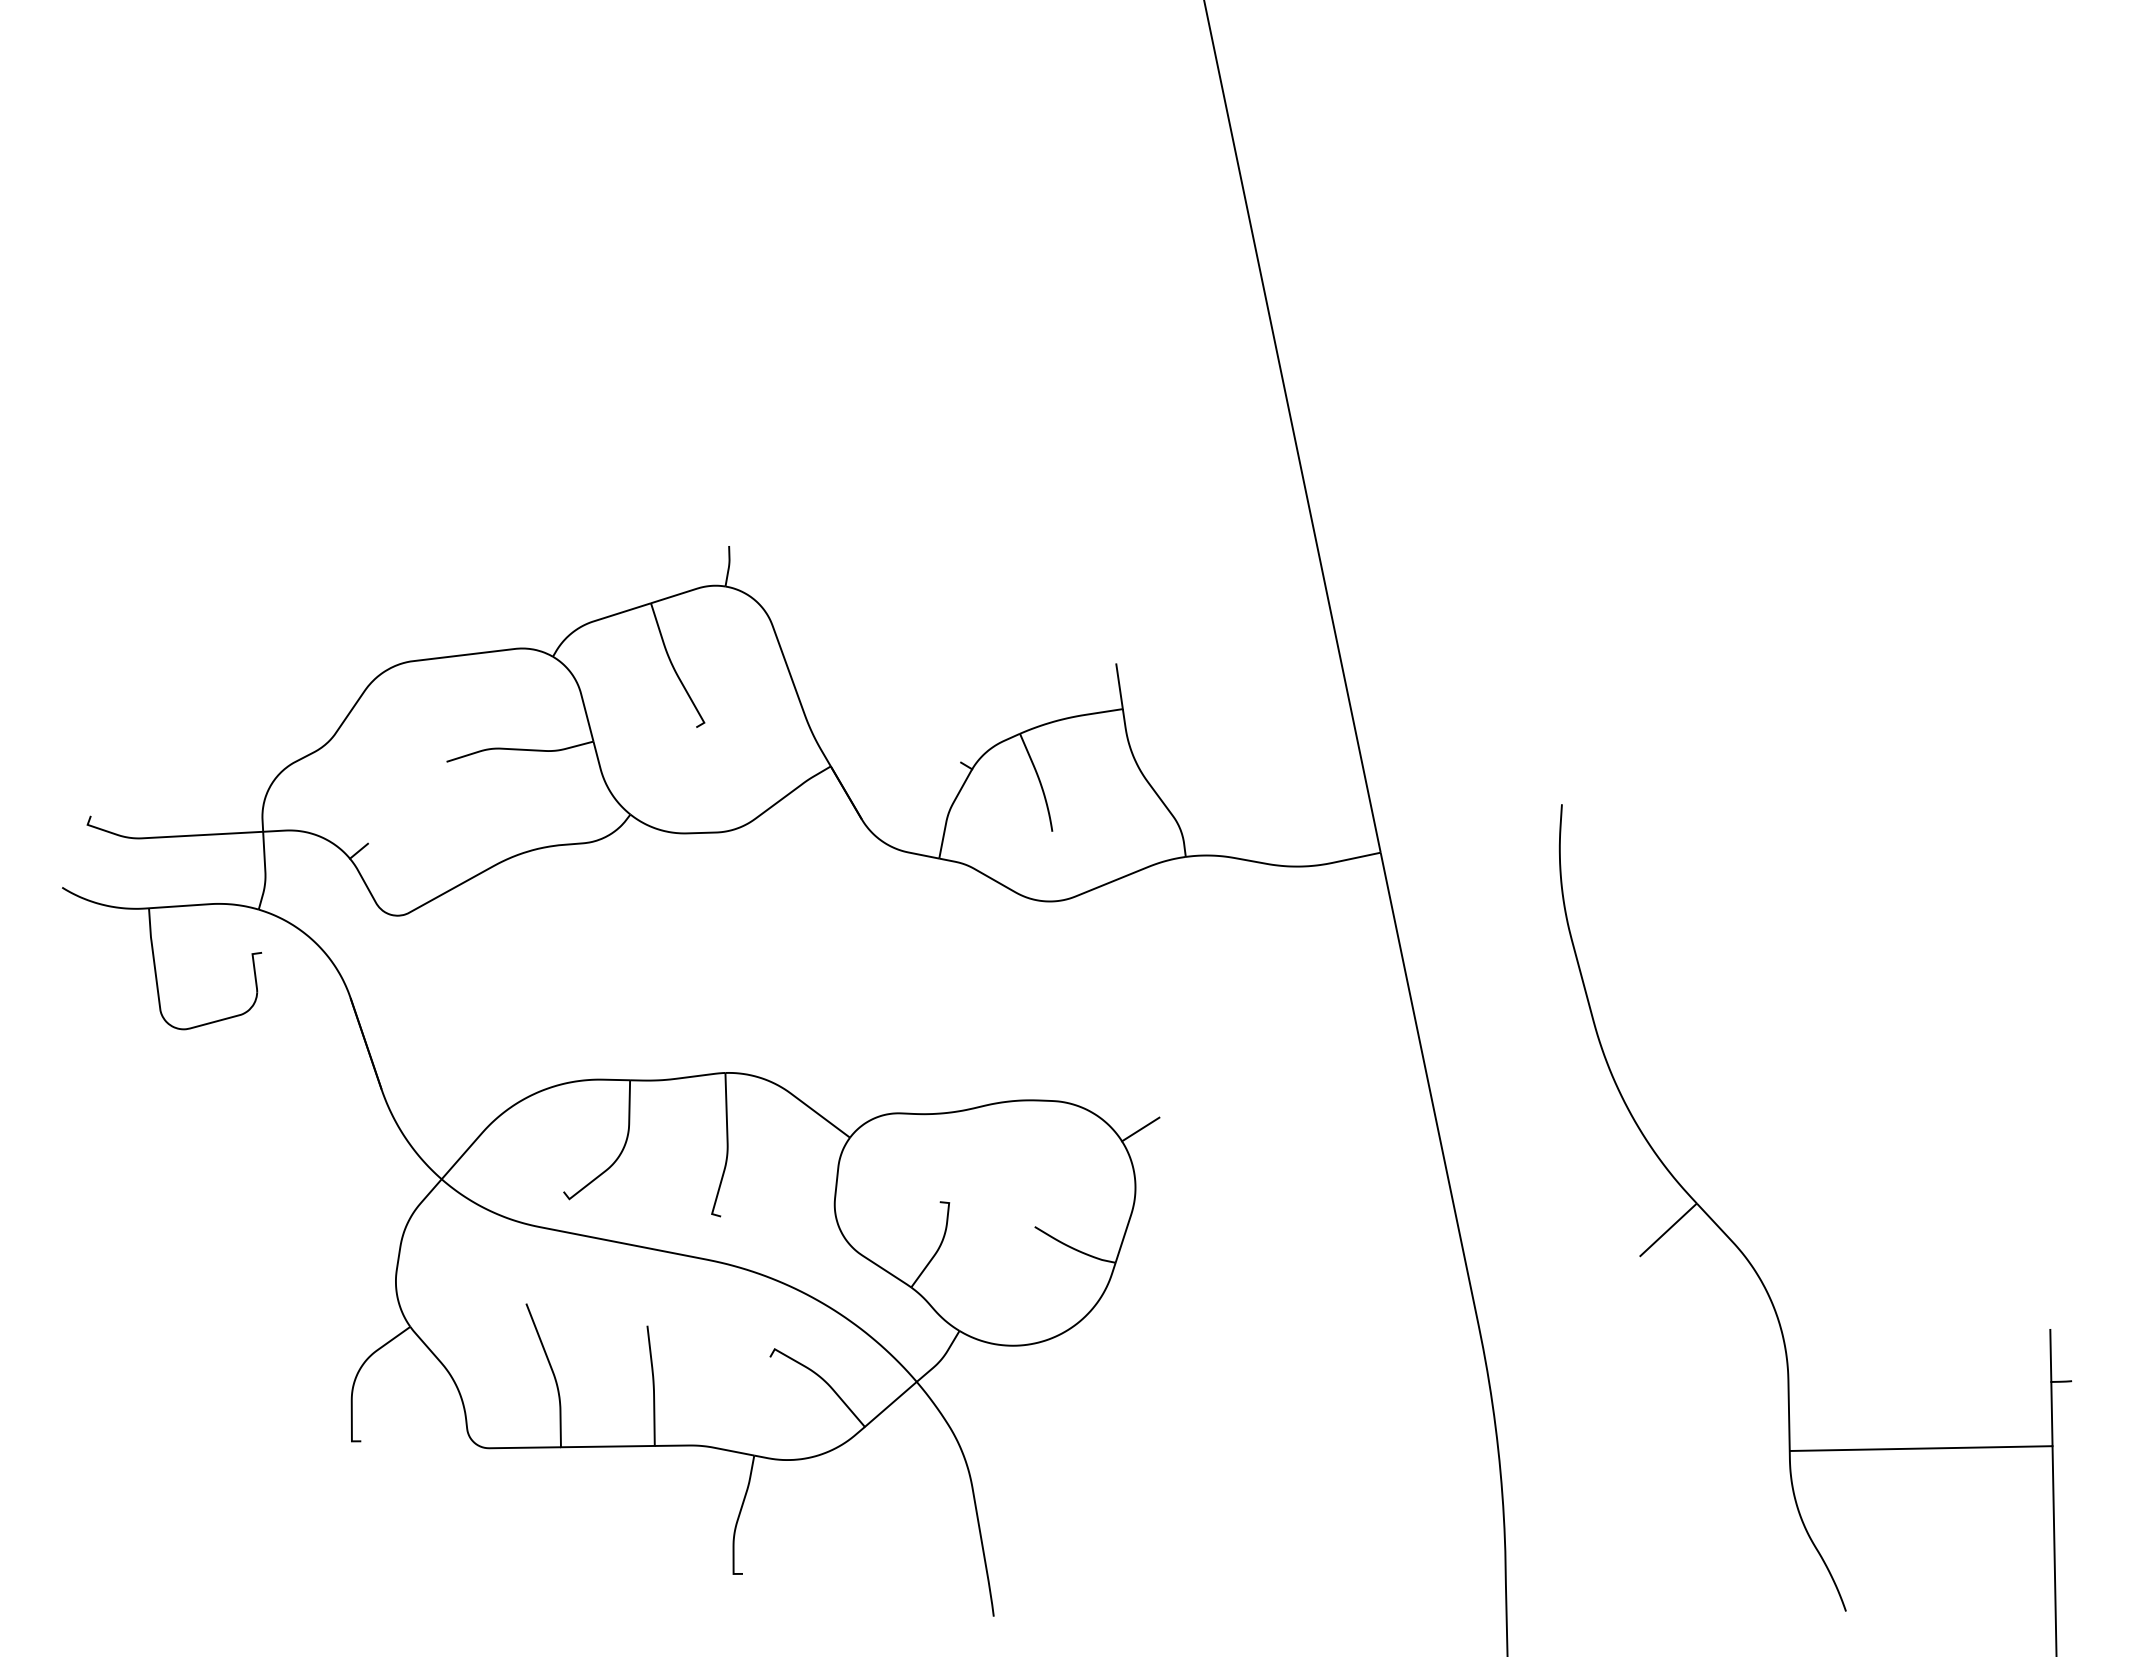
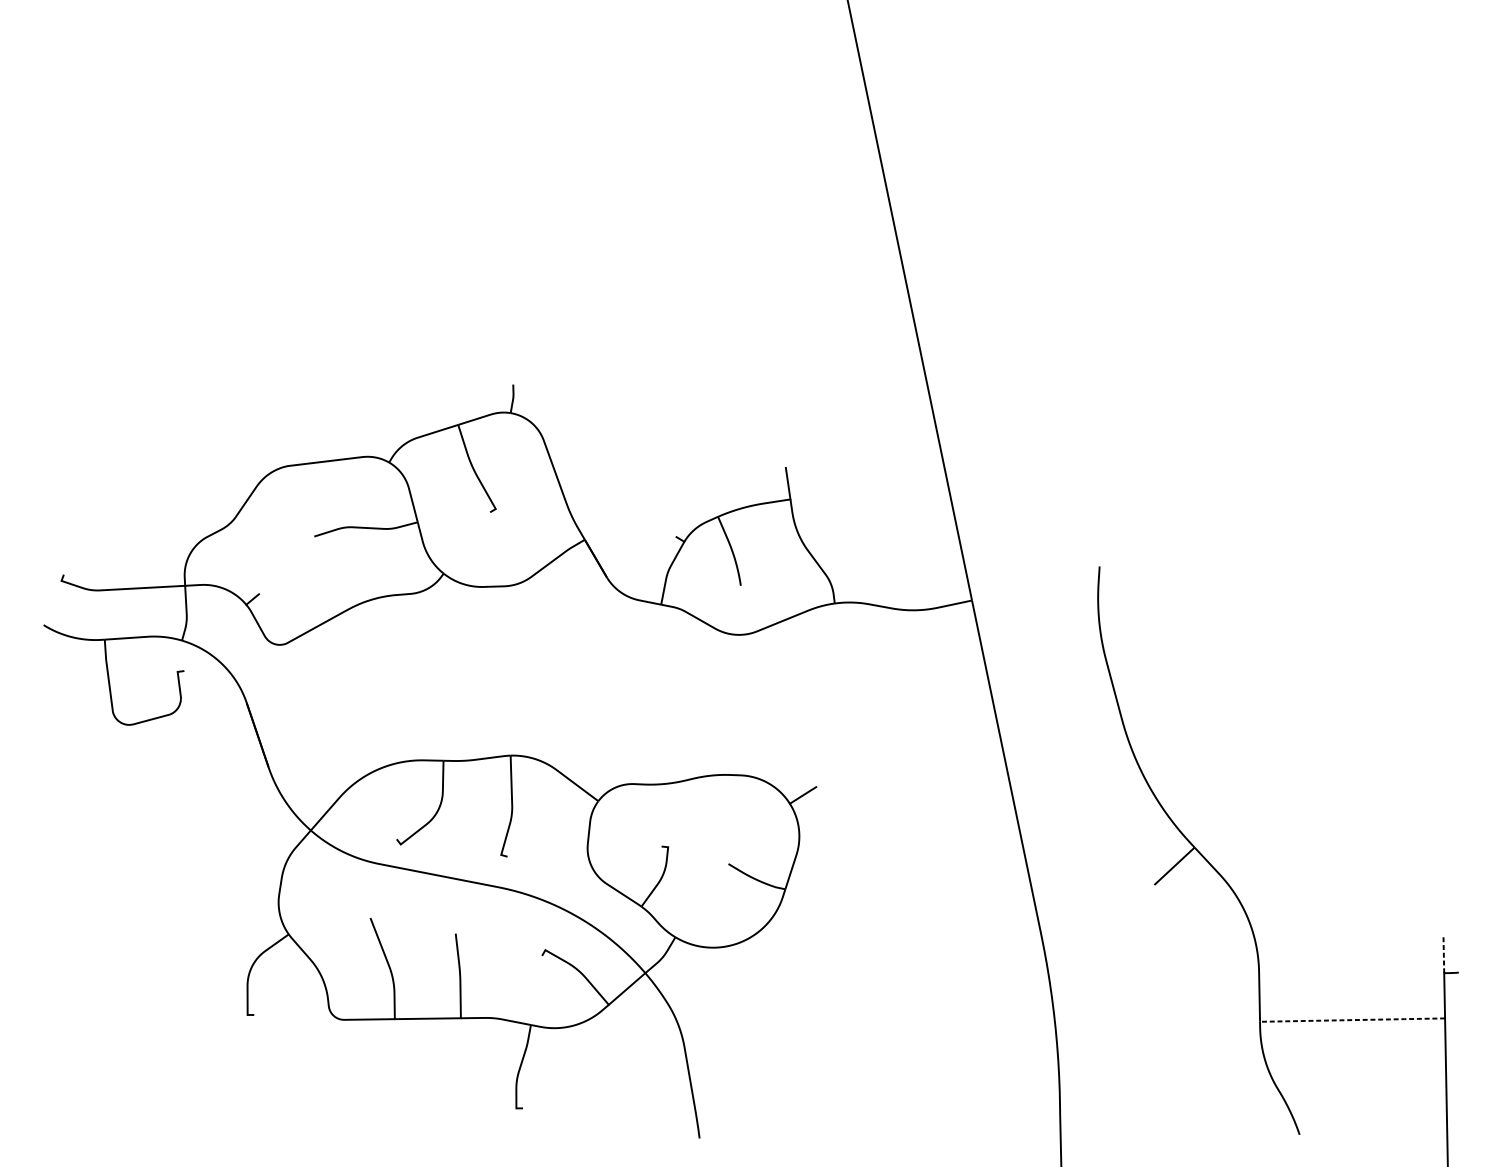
line: (2050, 1355) -> (1443, 954), solid -> dashed
line: (1921, 1448) -> (1352, 1020), solid -> dashed

